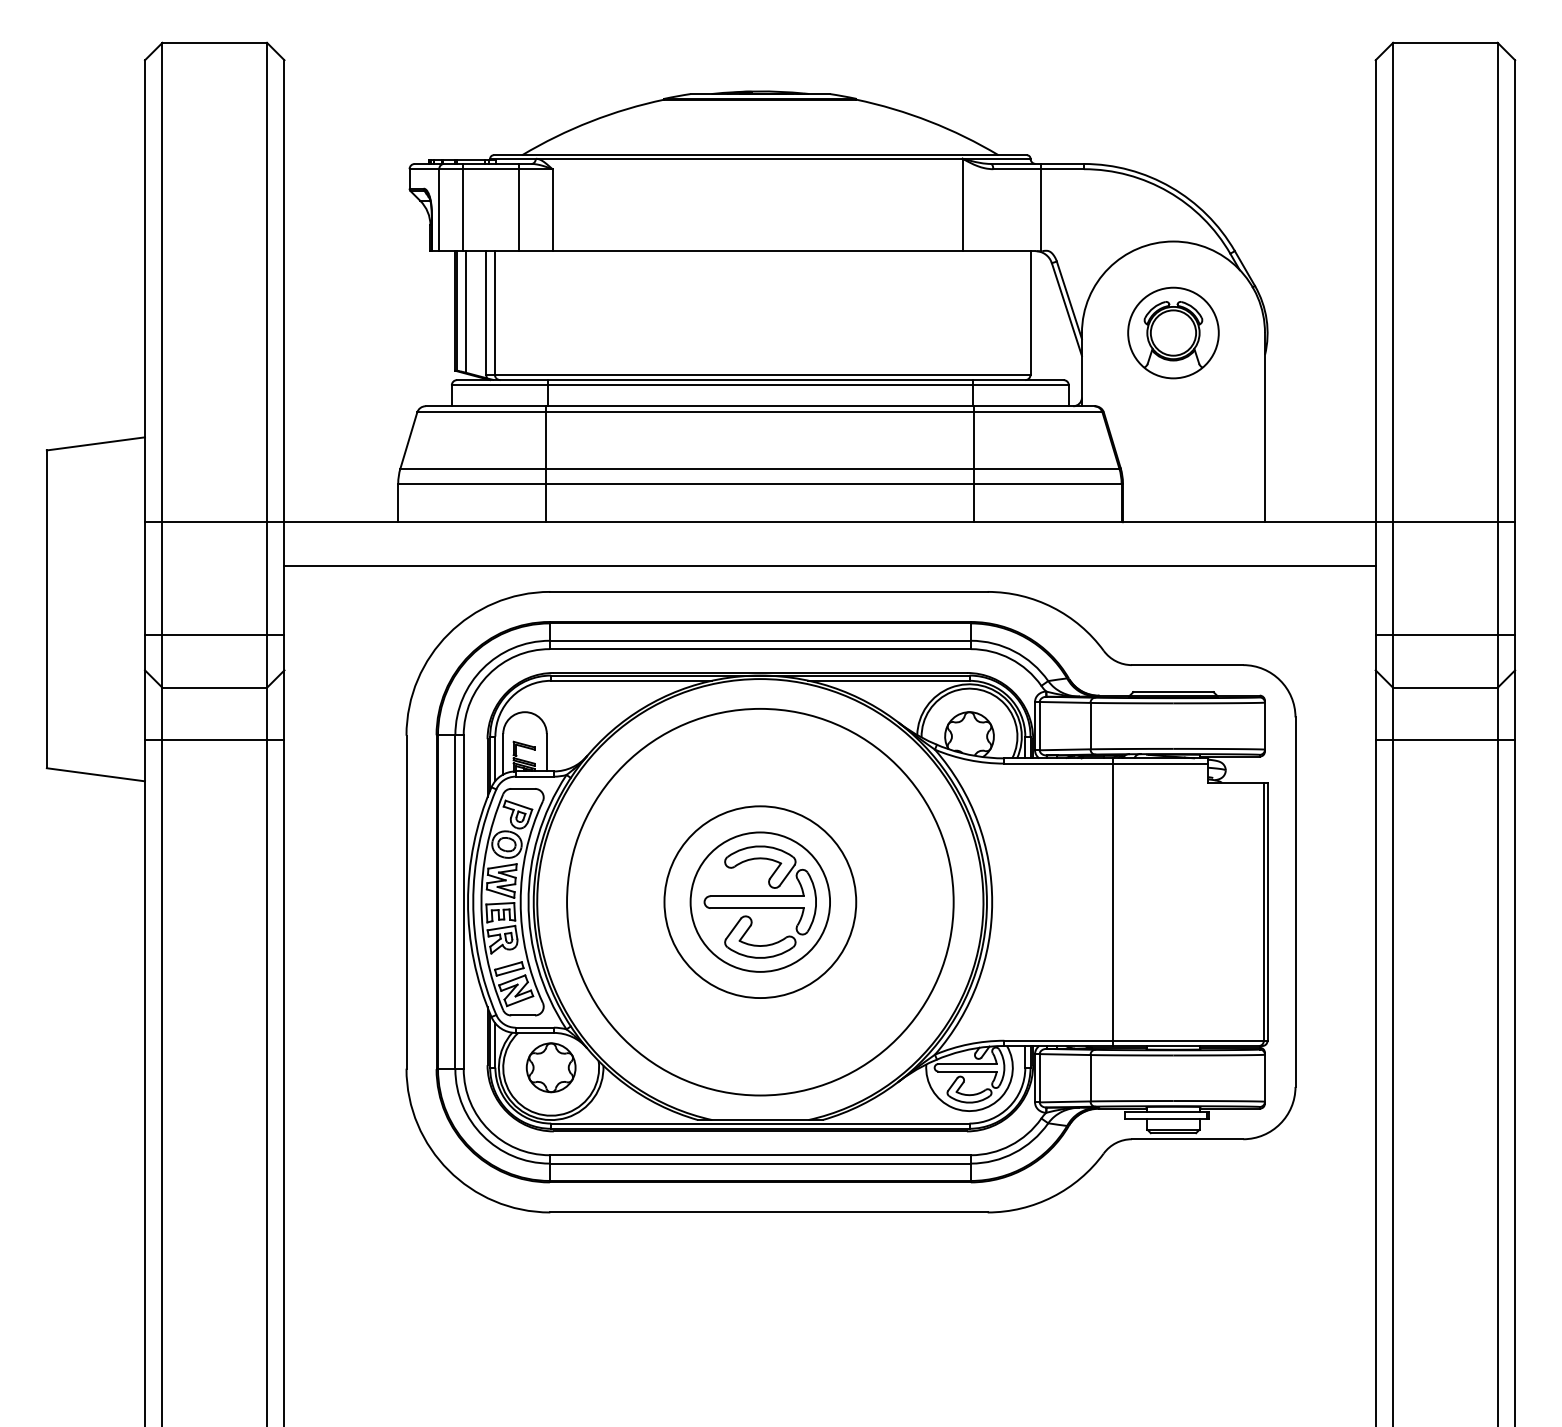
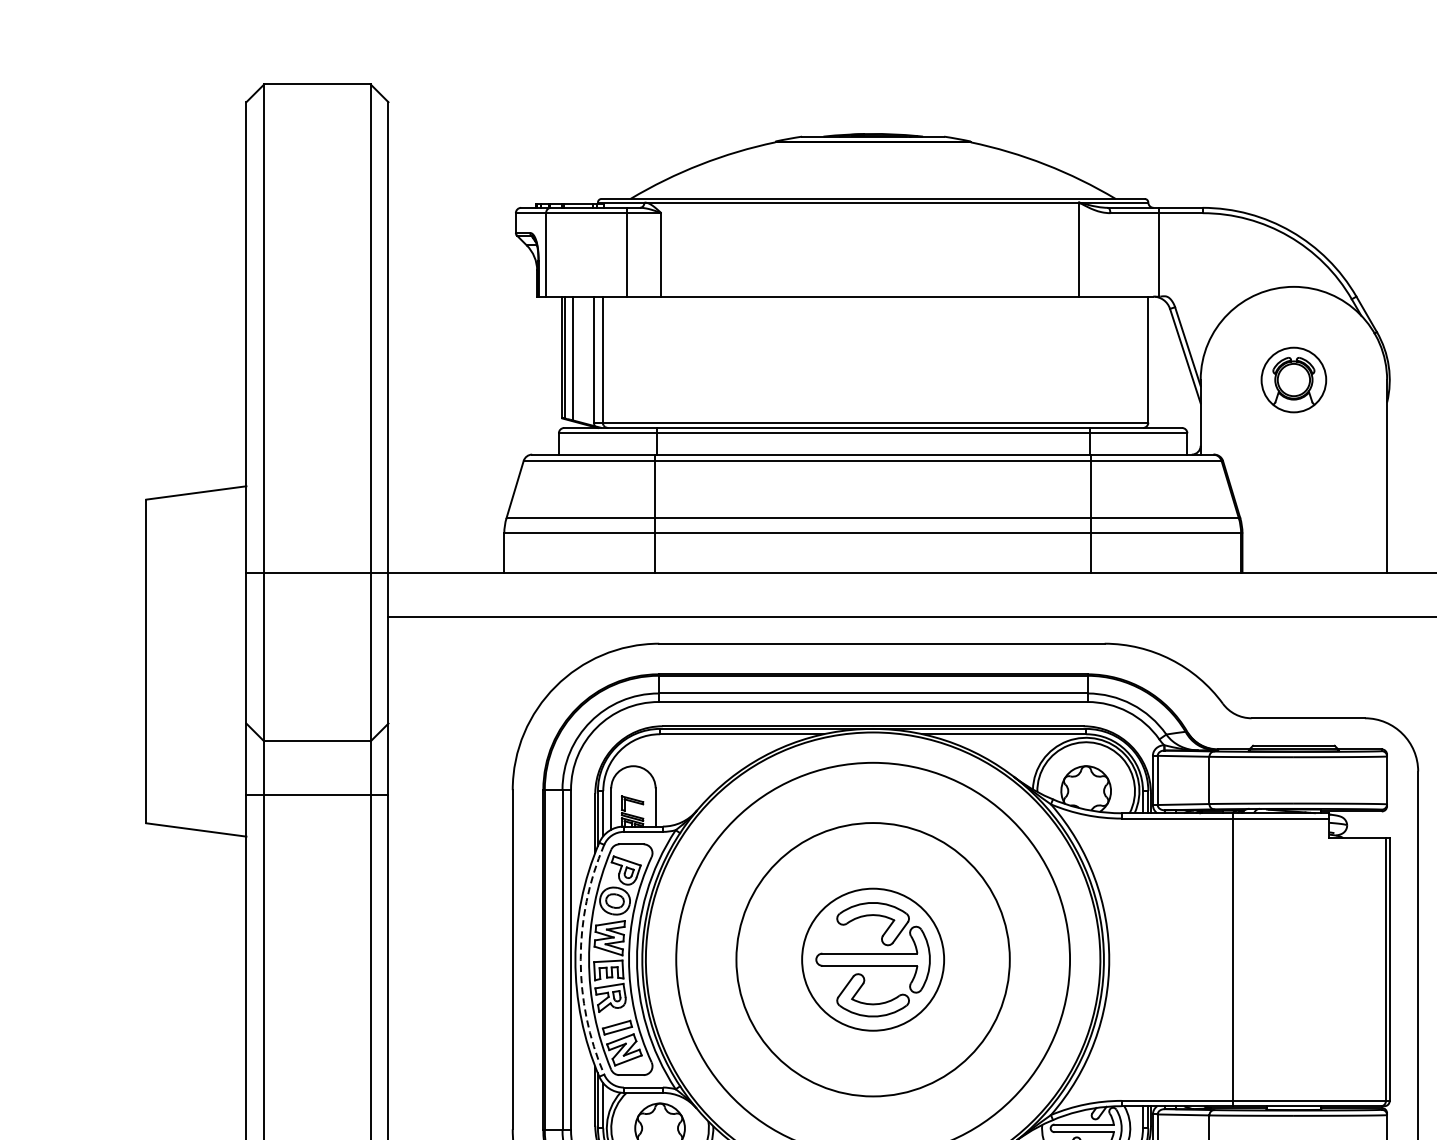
line: (463, 207) -> (570, 252), removed
part: (1173, 332) -> (1293, 379), size x0.7
line: (214, 635) -> (317, 688), removed
arc: (473, 902) -> (580, 960), solid -> dashed
circle: (760, 902) -> (873, 960), size x1.4

